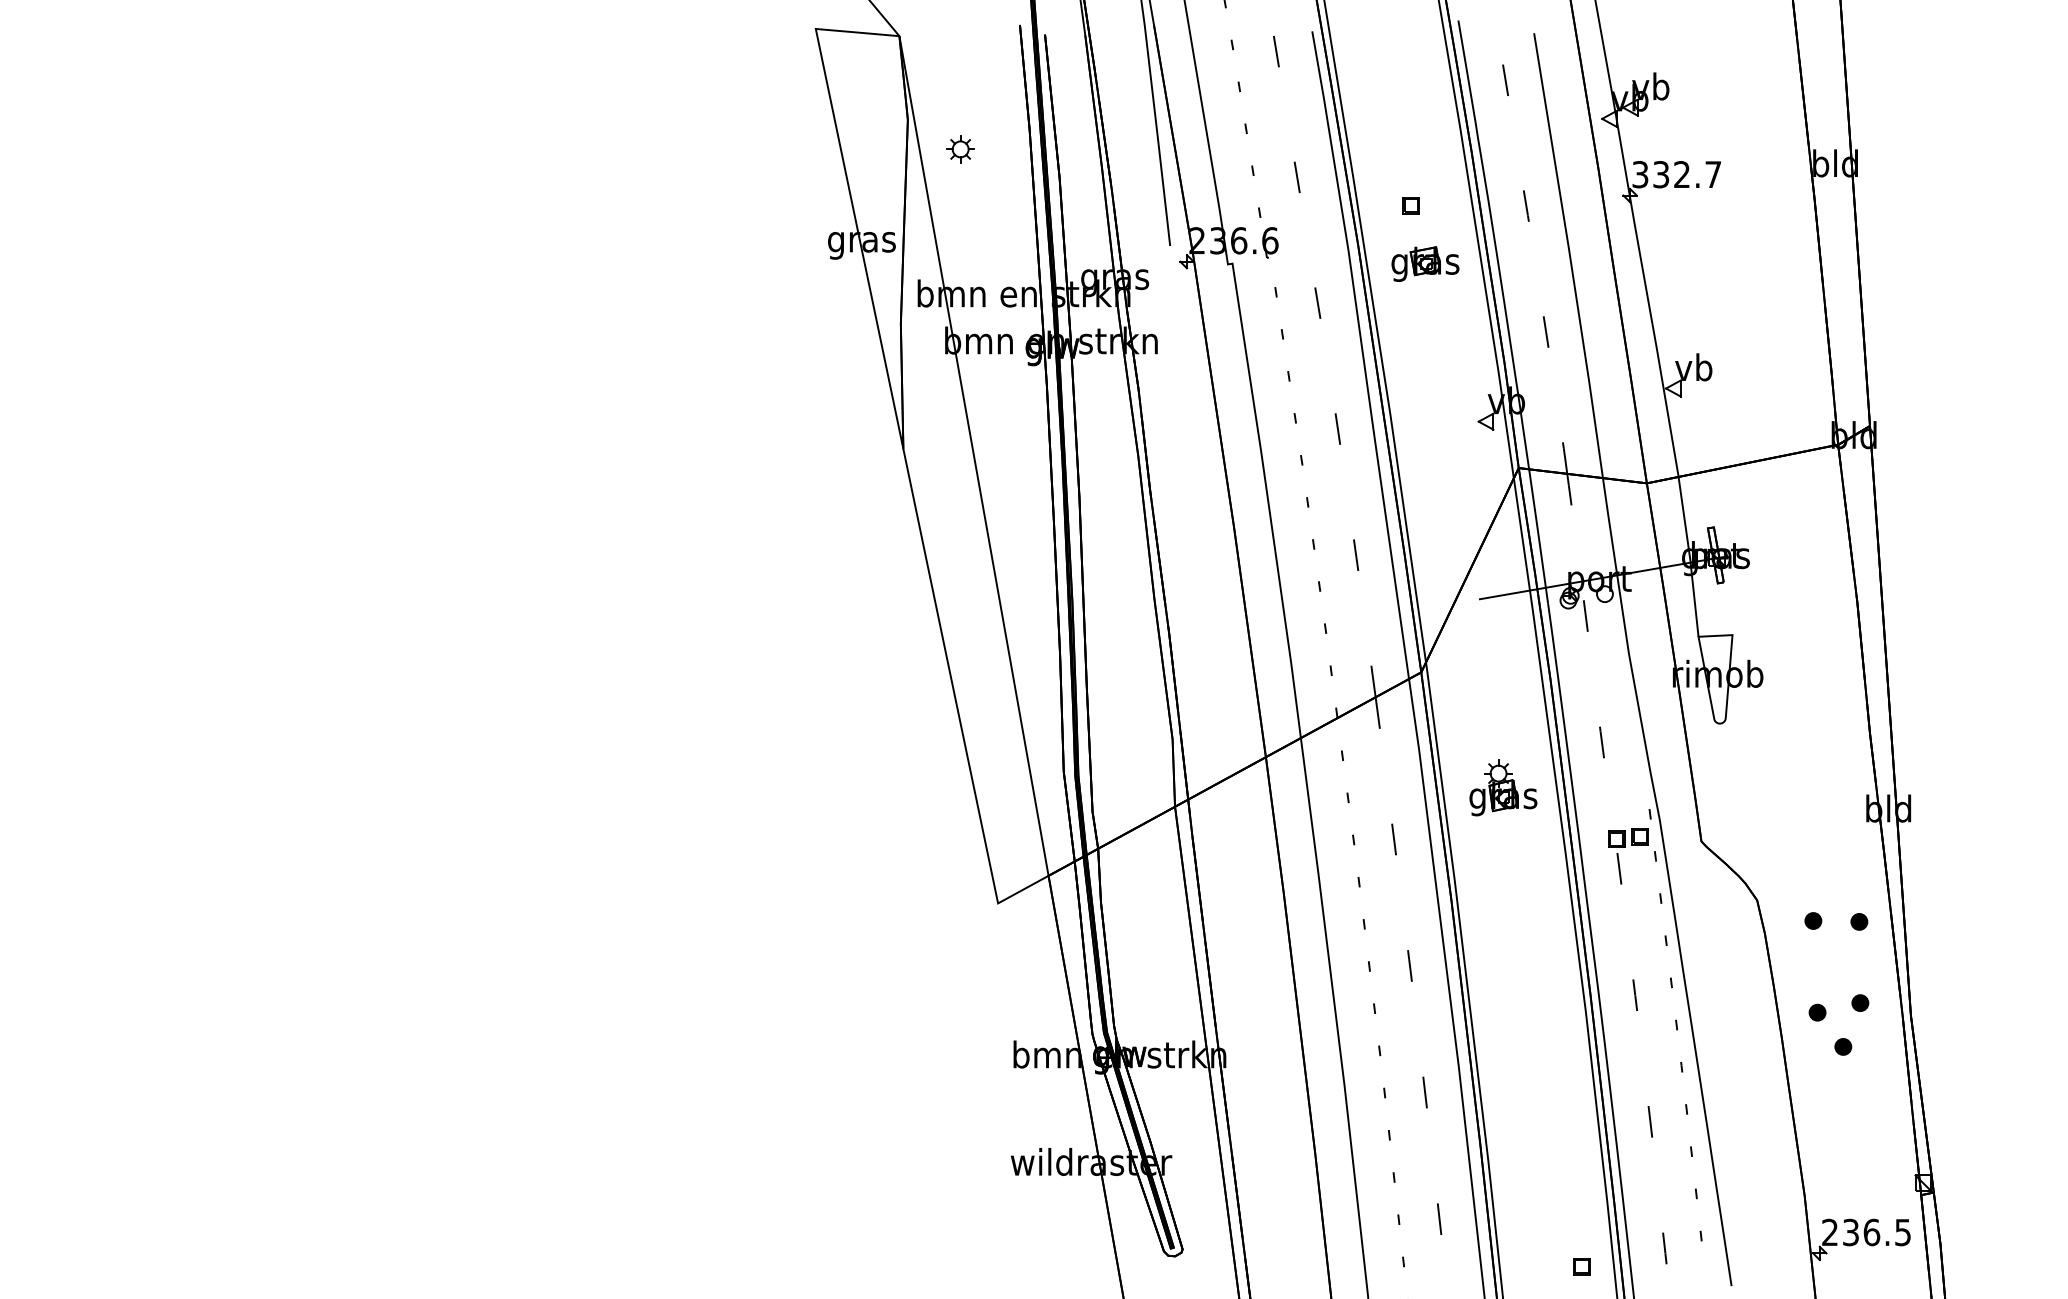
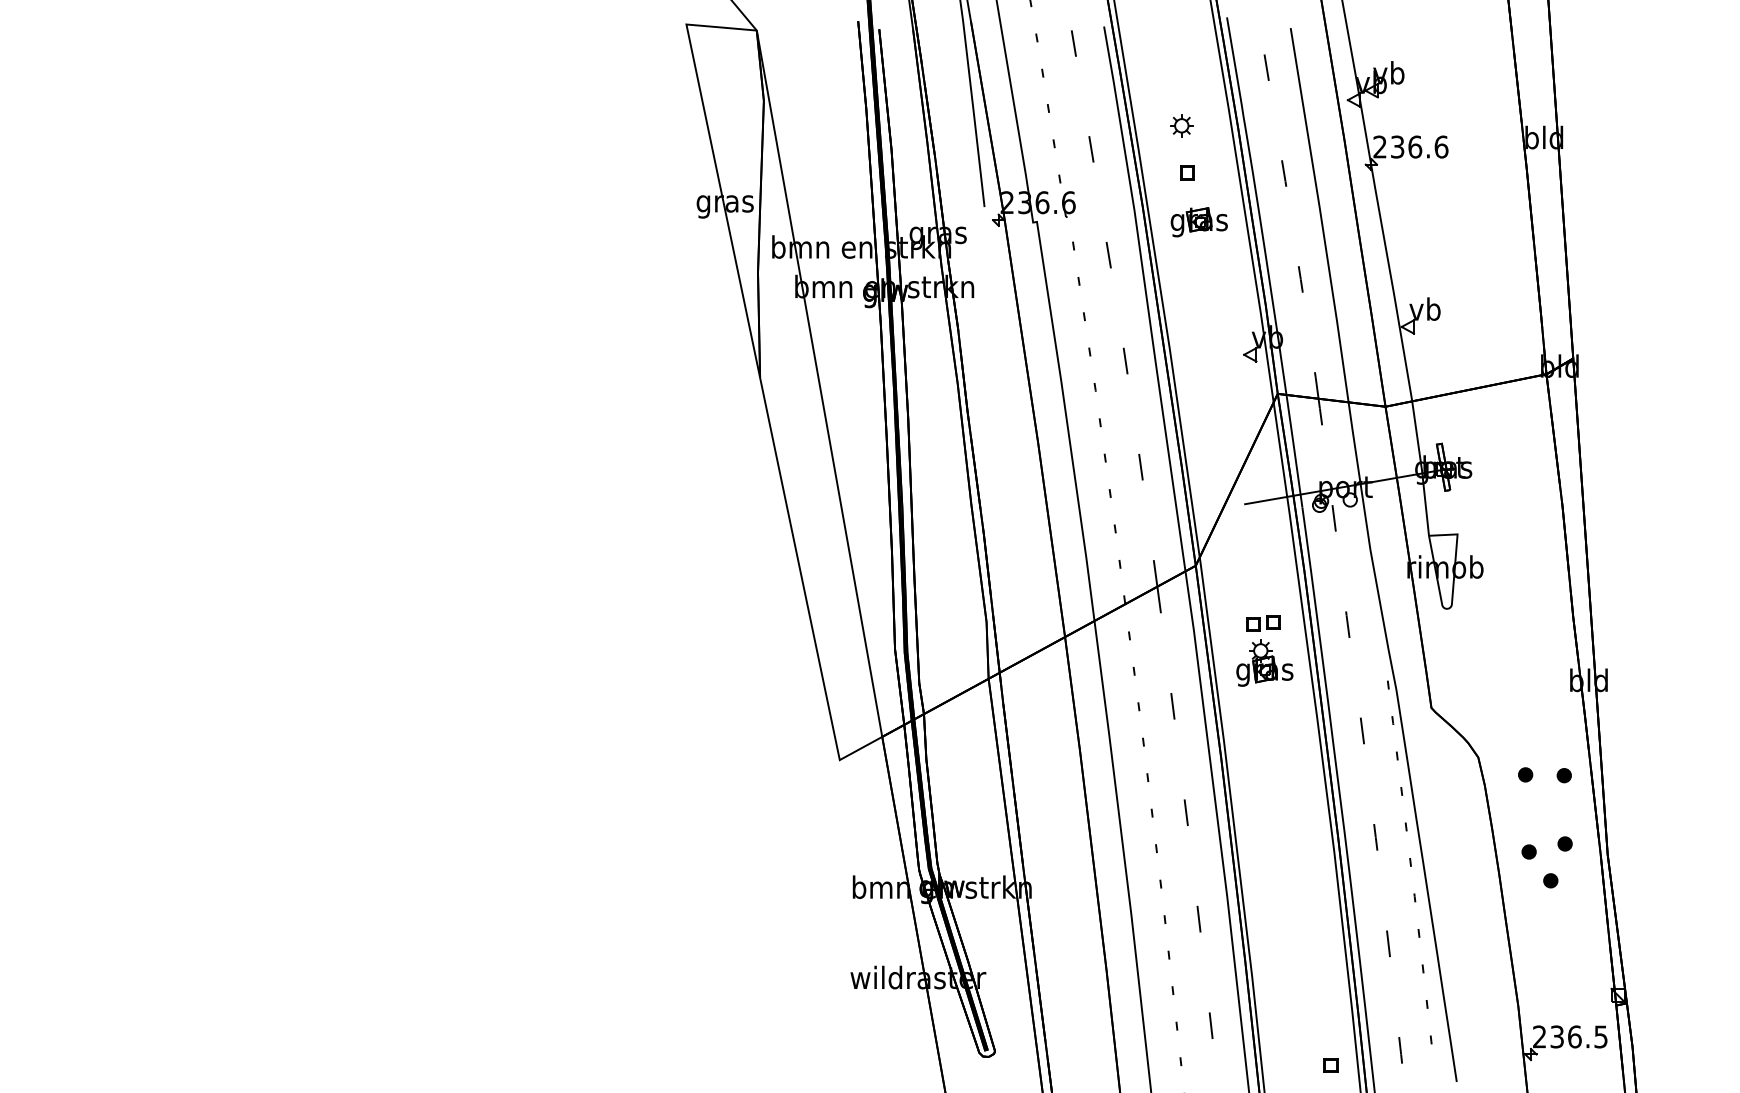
part: (960, 149) -> (1181, 125), moved
text: (1676, 174) -> (1410, 146), 332.7 -> 236.6
part: (1628, 837) -> (1263, 623), moved

